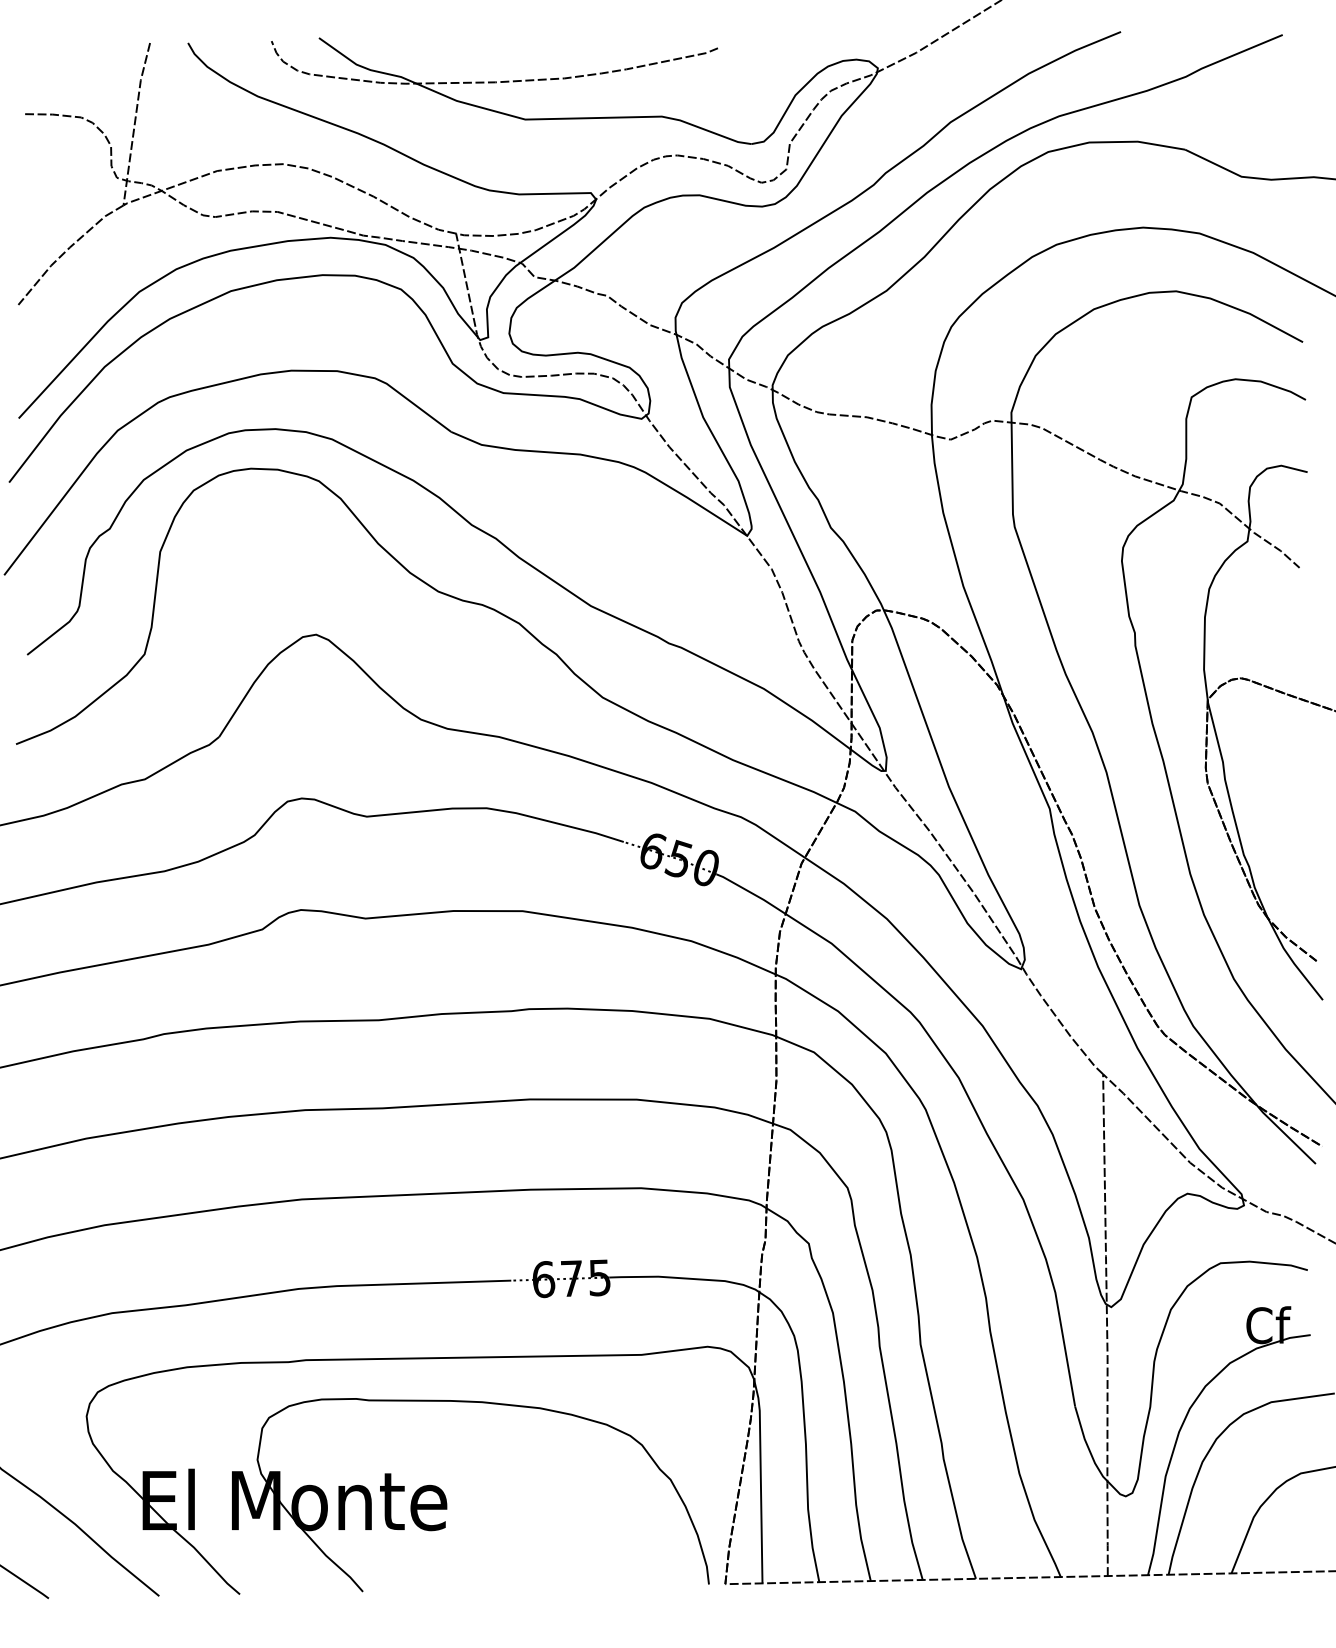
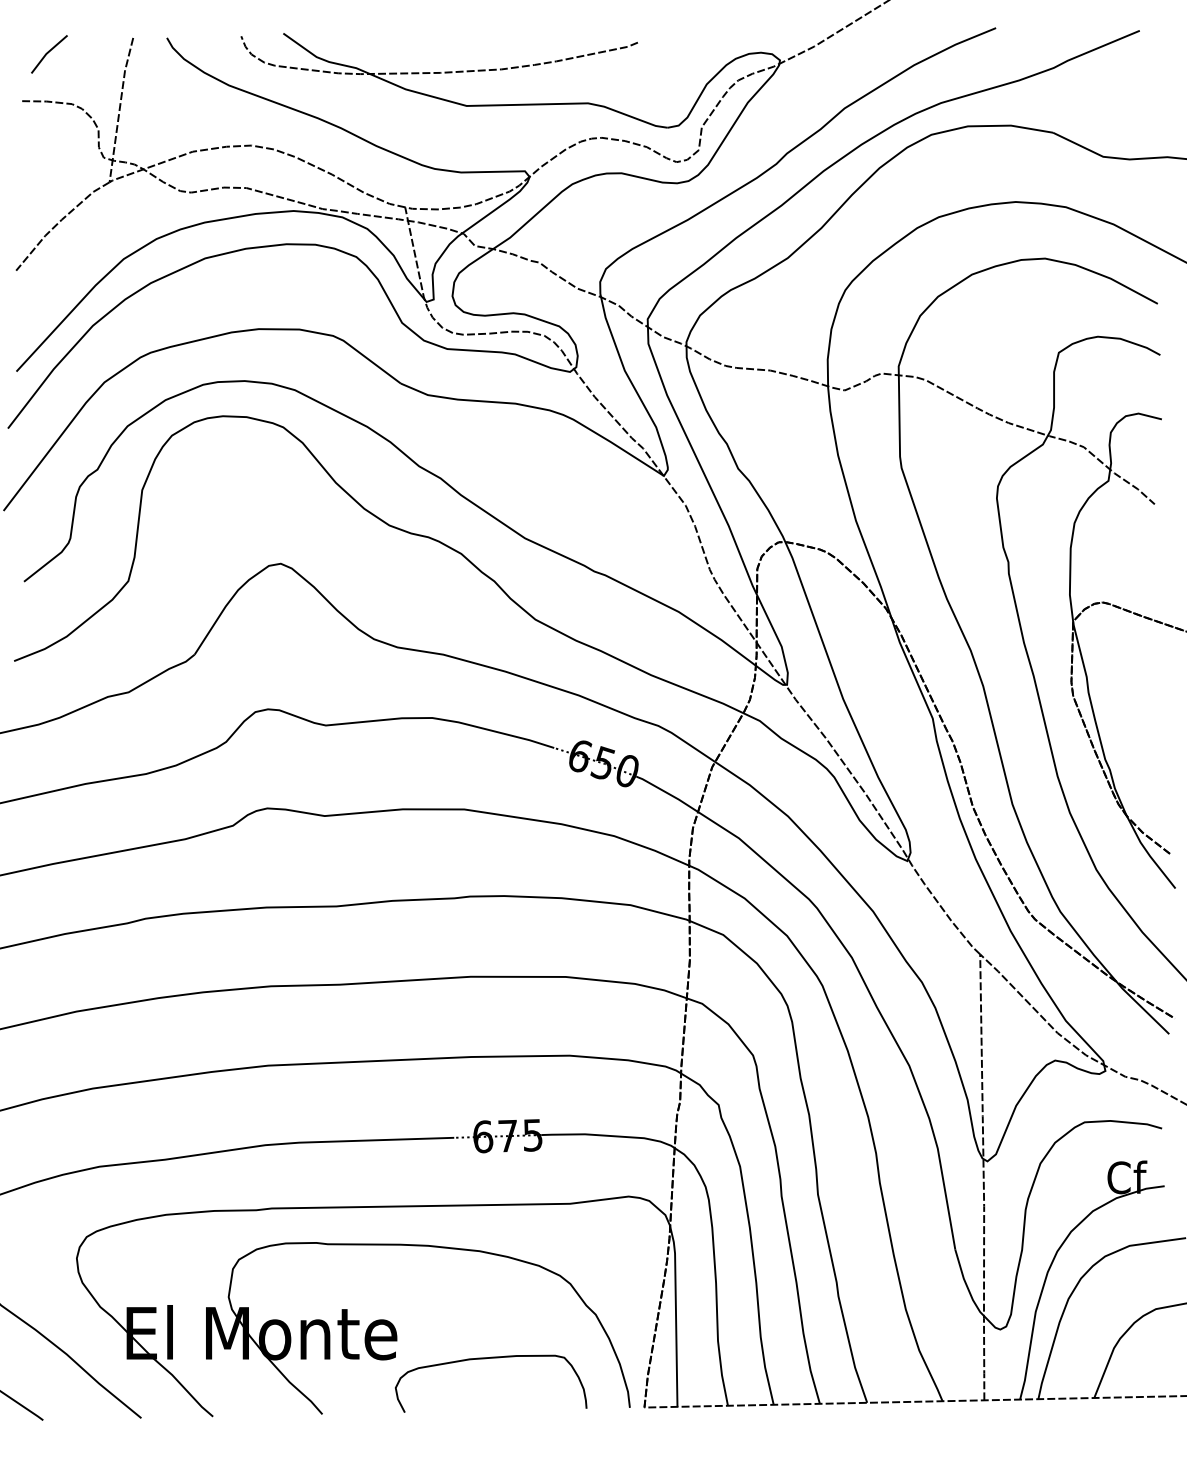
line: (54, 60) -> (48, 53), added
curve: (552, 1529) -> (490, 1358), added

